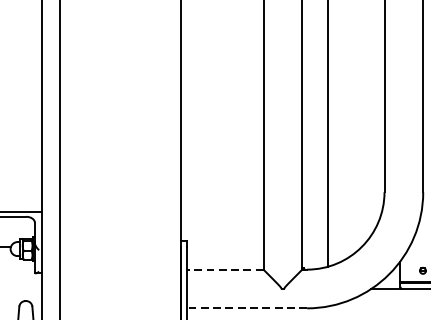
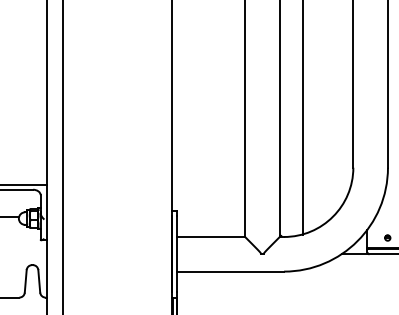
line: (224, 269) -> (210, 236), dashed -> solid
line: (247, 308) -> (230, 271), dashed -> solid

